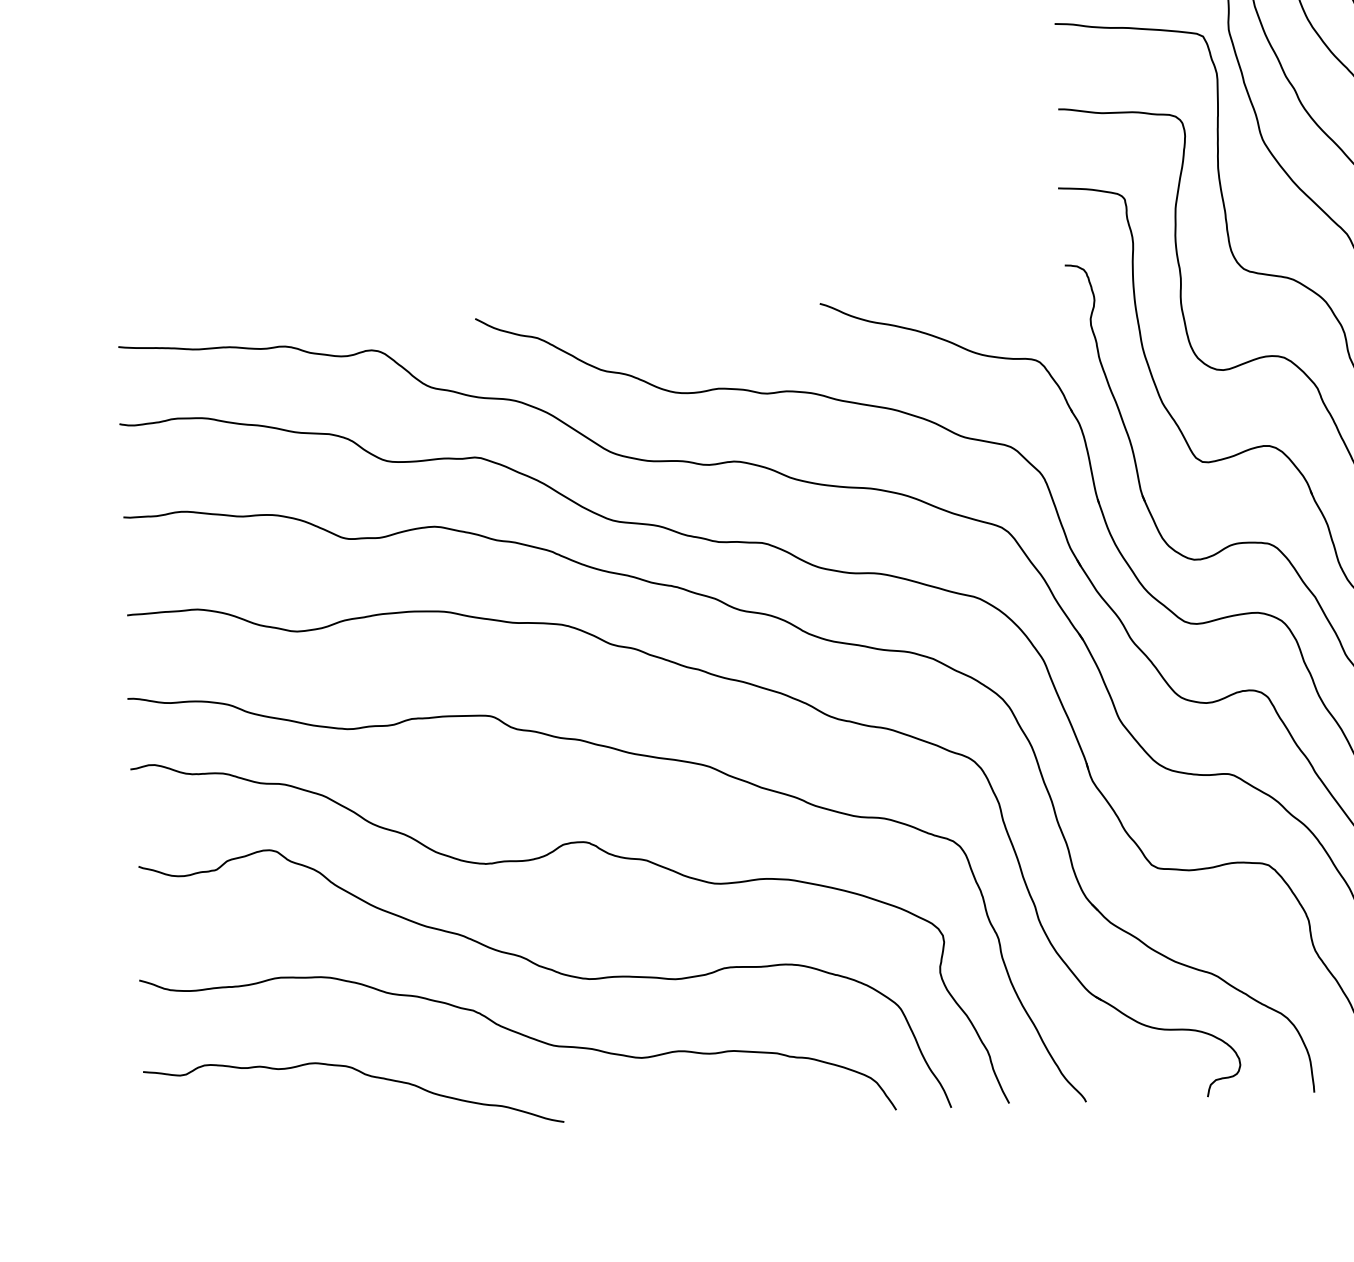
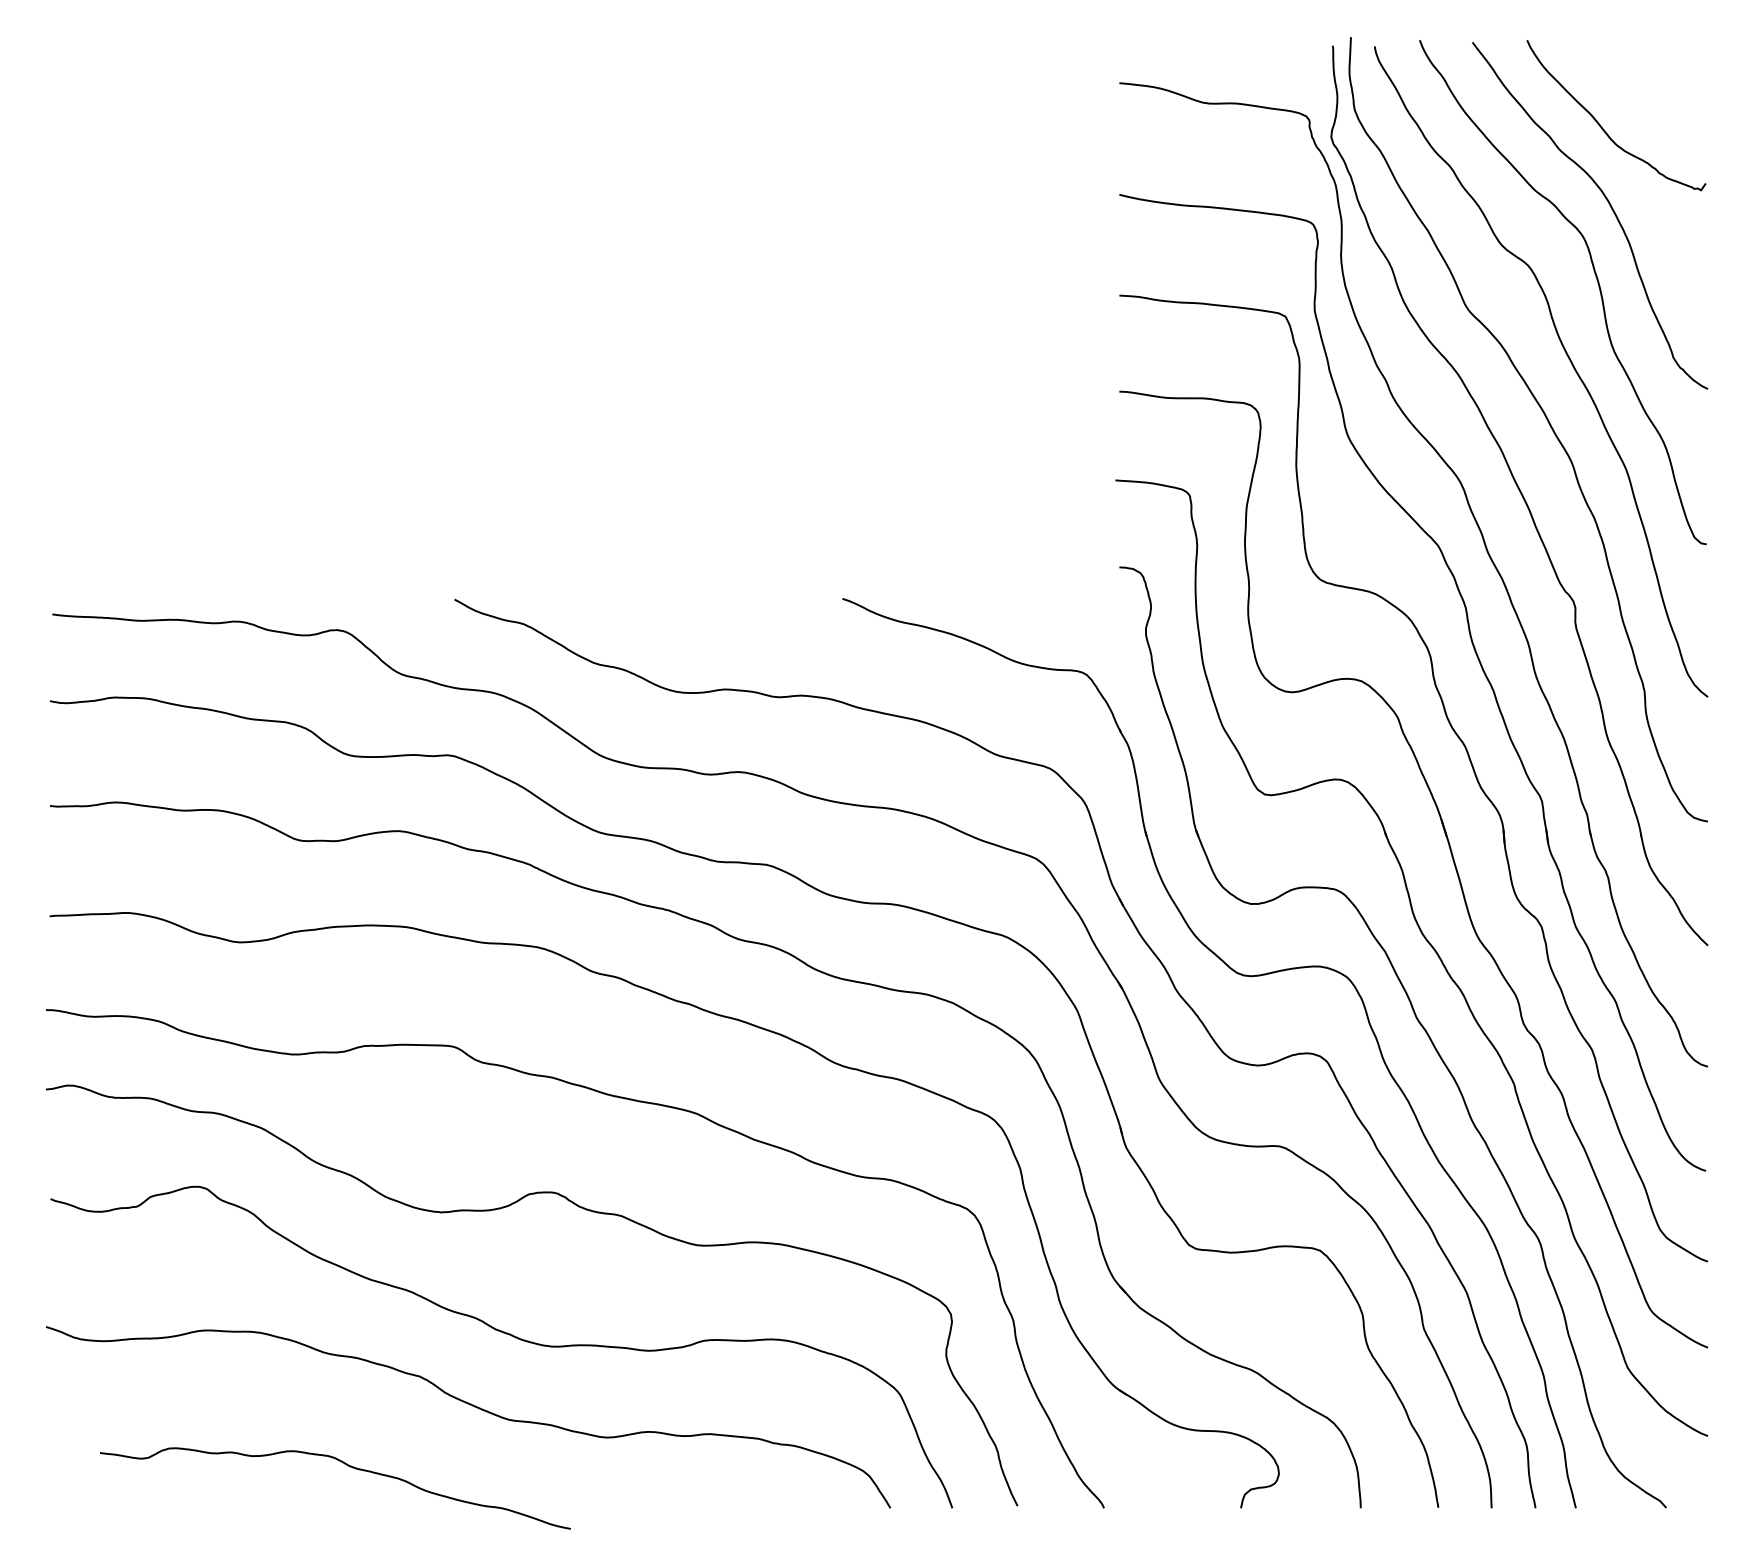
curve: (362, 1073) -> (346, 1465), moved

